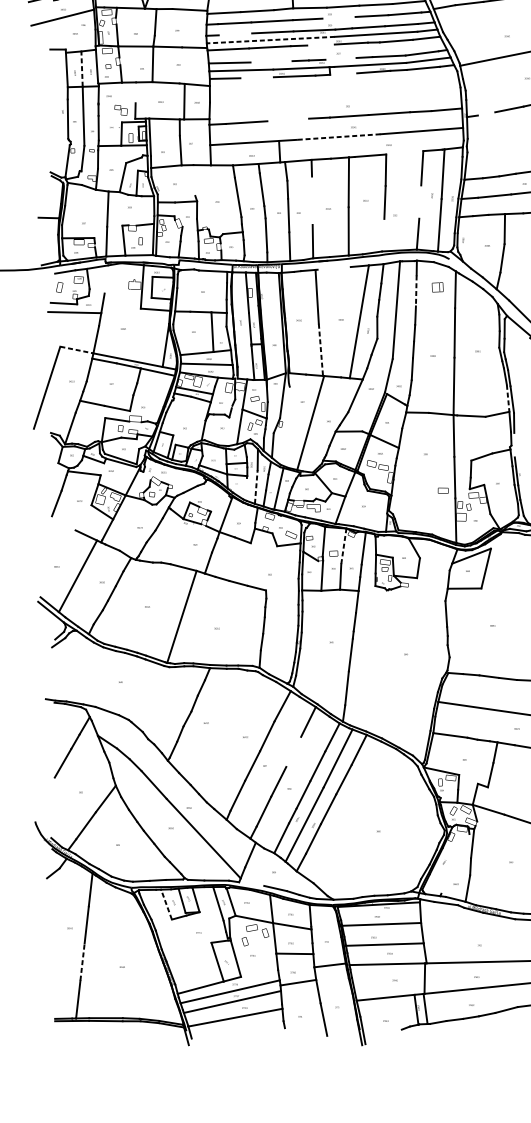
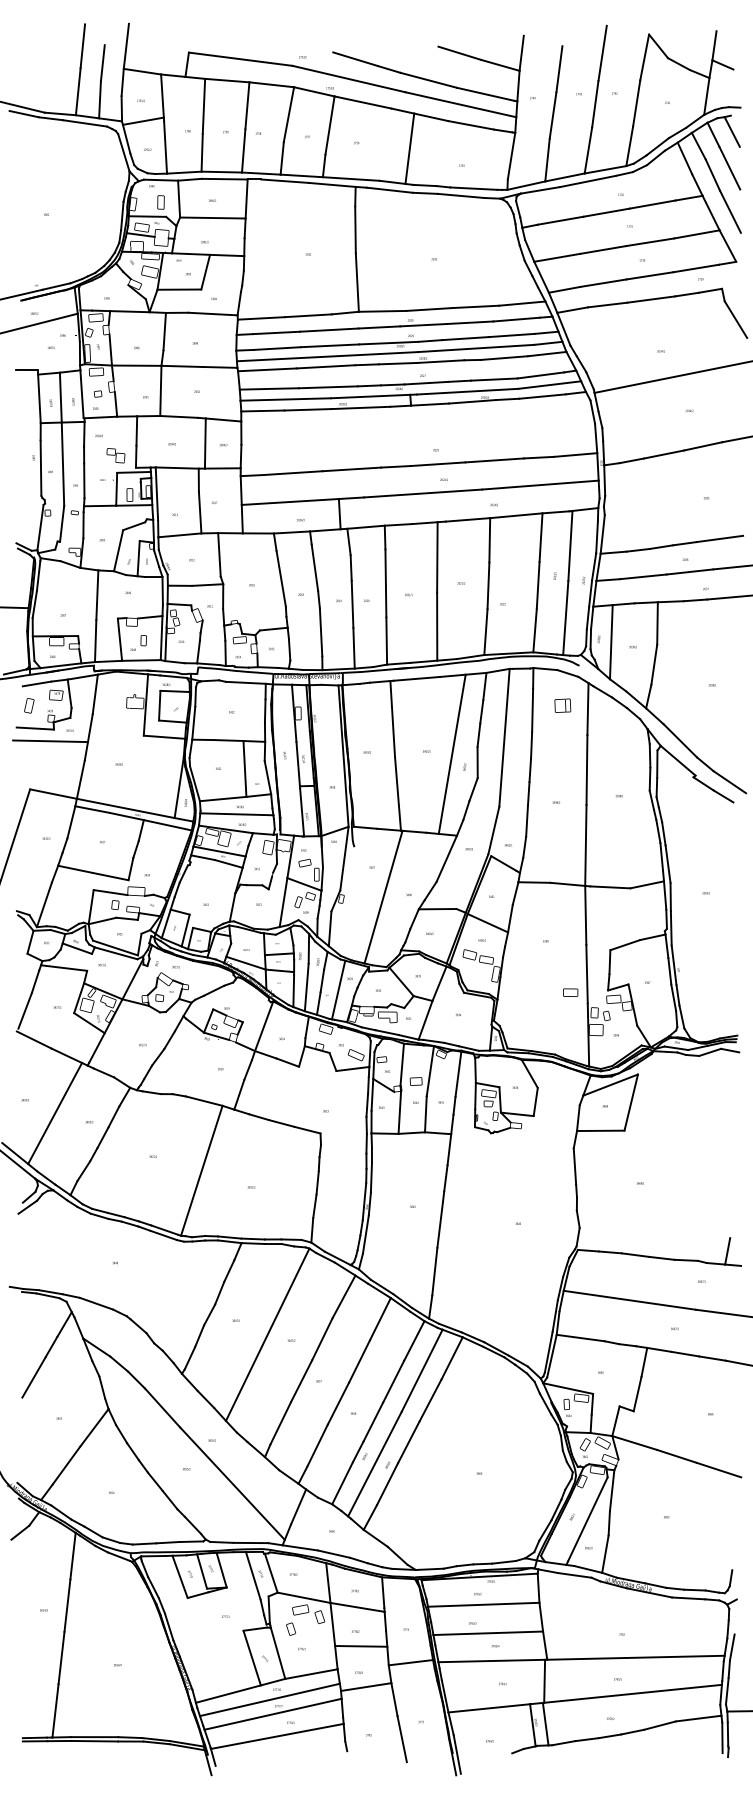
line: (338, 18) -> (423, 325), added
line: (235, 34) -> (277, 348), added
line: (270, 39) -> (326, 356), dashed -> solid
line: (320, 44) -> (397, 363), added
line: (340, 58) -> (425, 382), added
line: (270, 61) -> (327, 387), added
line: (81, 69) -> (60, 397), dashed -> solid
line: (343, 74) -> (429, 404), added
line: (256, 77) -> (307, 409), added
line: (135, 92) -> (136, 430), added
line: (486, 113) -> (631, 460), added
line: (287, 120) -> (351, 469), added
line: (338, 137) -> (423, 493), dashed -> solid
line: (404, 152) -> (516, 515), added
line: (194, 180) -> (219, 554), added
line: (312, 200) -> (385, 583), added
line: (419, 202) -> (537, 585), added
line: (382, 234) -> (485, 631), added
line: (471, 242) -> (610, 642), added
line: (334, 268) -> (416, 678), added
line: (105, 279) -> (94, 694), added
line: (416, 290) -> (532, 710), dashed -> solid
line: (320, 349) -> (397, 793), dashed -> solid
line: (76, 350) -> (53, 794), dashed -> solid
line: (508, 398) -> (662, 862), dashed -> solid
line: (513, 445) -> (670, 928), added
line: (256, 487) -> (306, 987), dashed -> solid
line: (246, 489) -> (293, 990), added
line: (62, 523) -> (33, 1039), added
line: (343, 545) -> (430, 1070), dashed -> solid
line: (228, 732) -> (267, 1334), added
line: (293, 752) -> (359, 1361), added
line: (455, 863) -> (587, 1519), added
line: (251, 883) -> (299, 1547), added
line: (166, 904) -> (179, 1576), dashed -> solid
line: (82, 961) -> (61, 1657), dashed -> solid
line: (259, 973) -> (311, 1673), added

